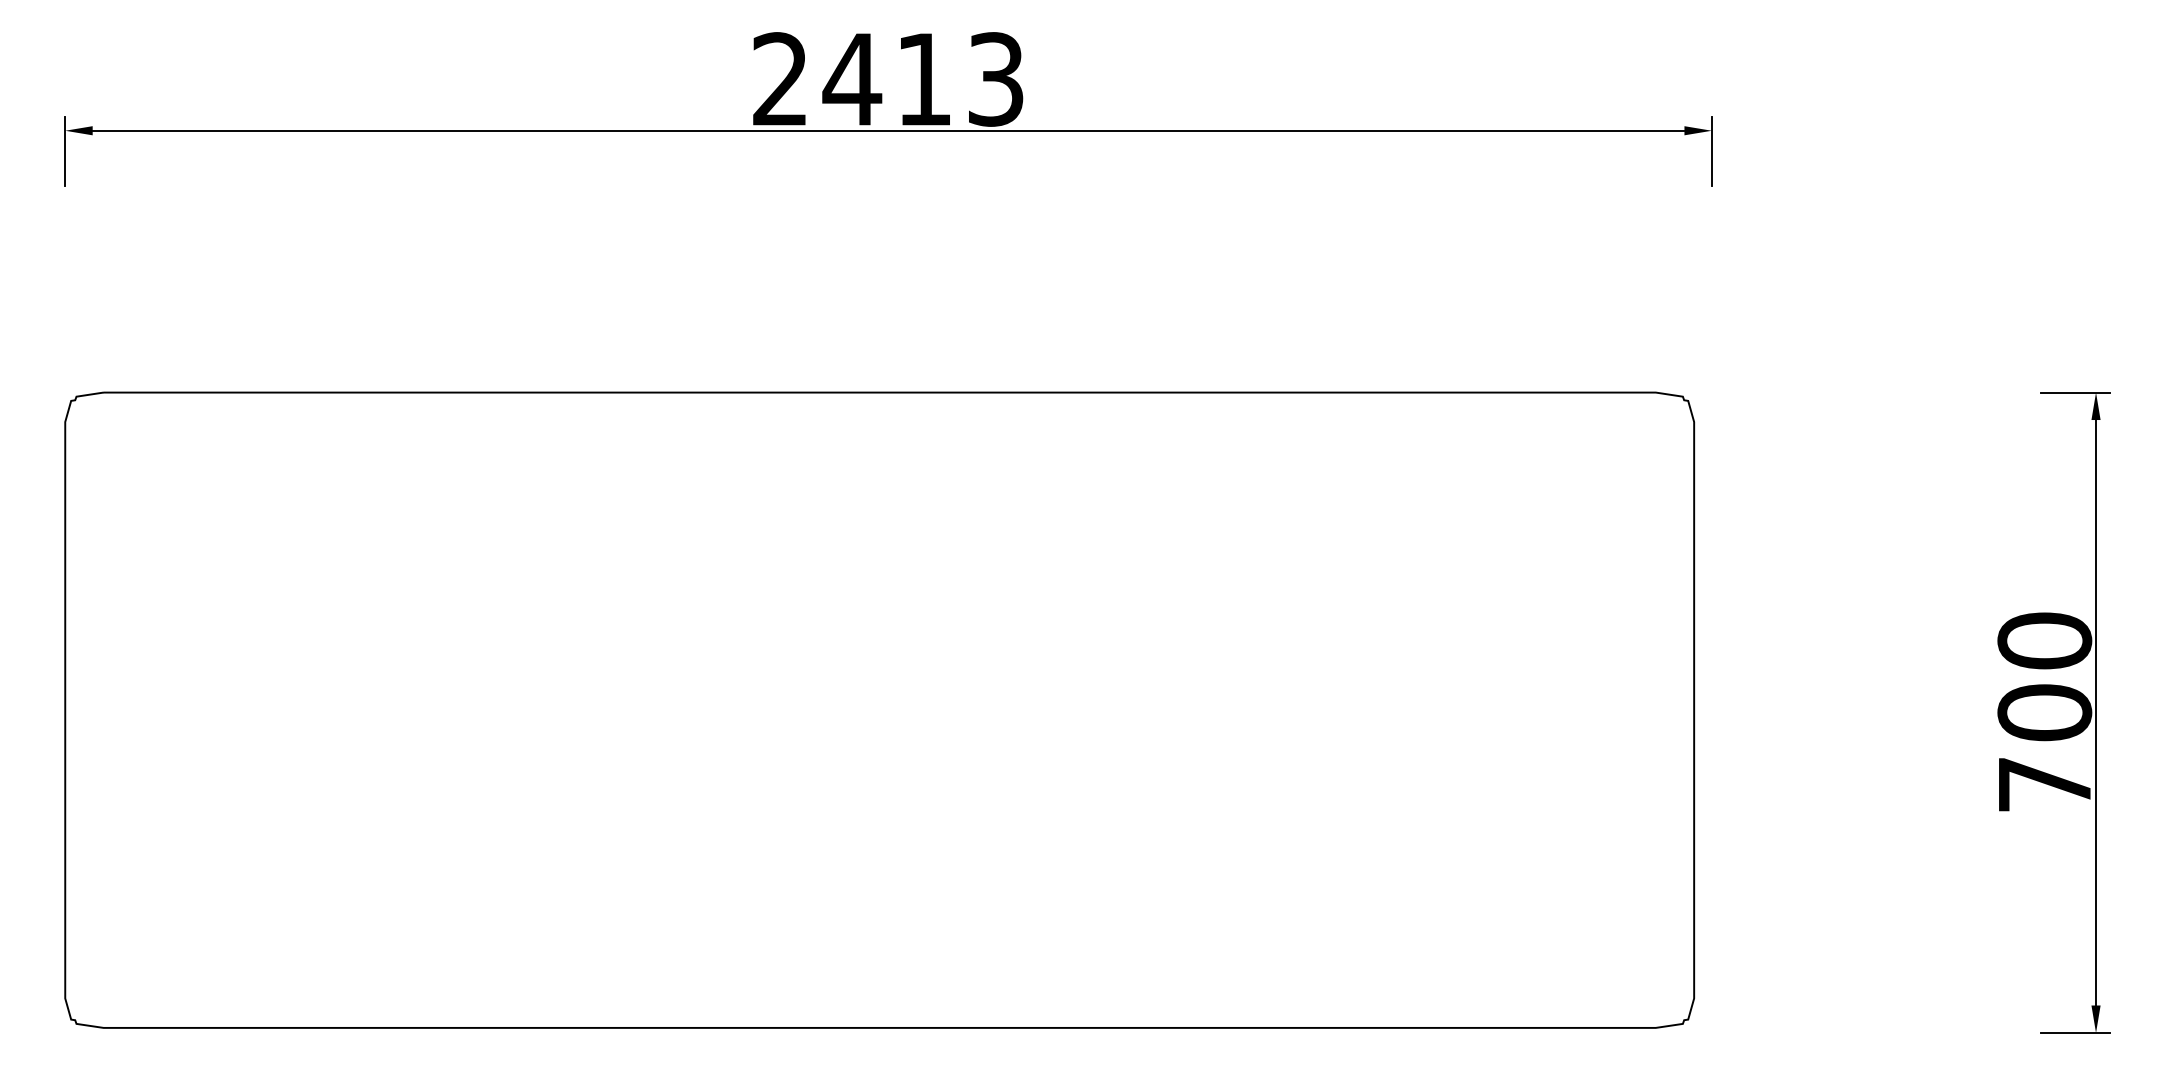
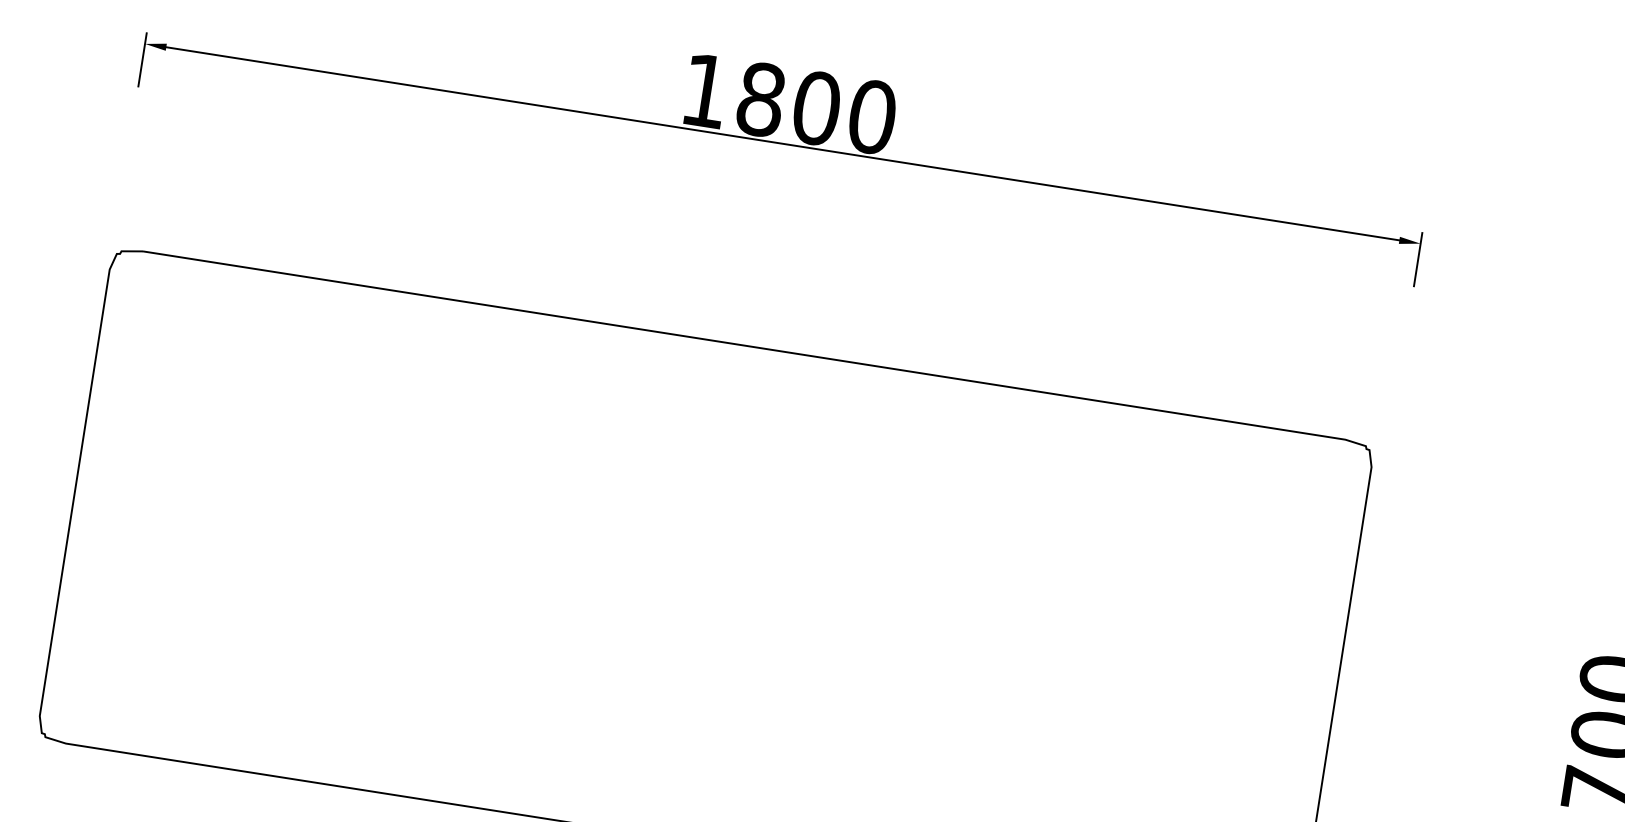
text: (888, 79) -> (789, 104), 2413 -> 1800

